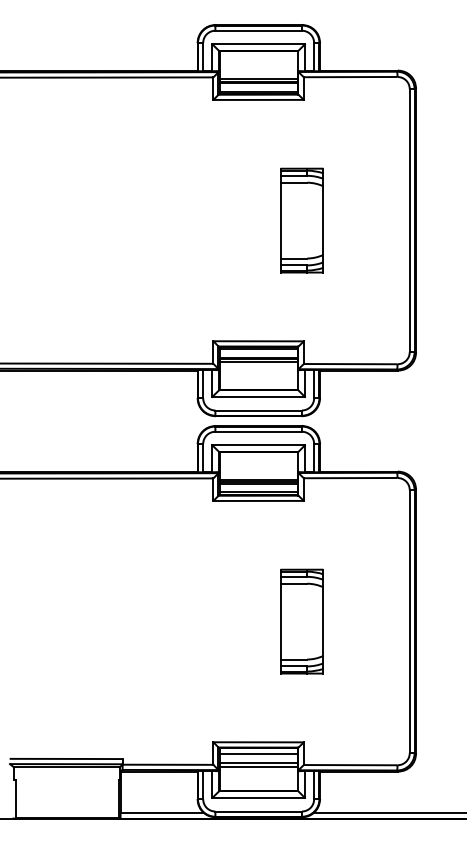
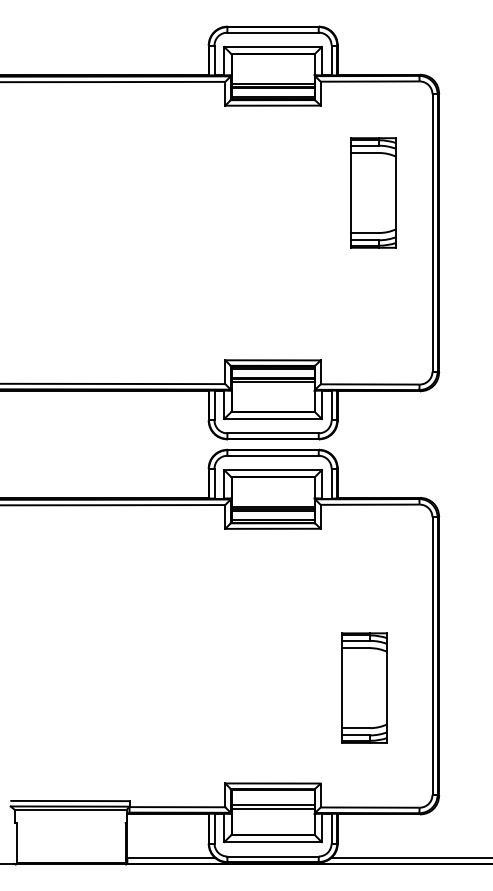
part: (301, 220) -> (373, 192), moved
part: (301, 621) -> (364, 687), moved
line: (258, 754) -> (272, 796), removed

